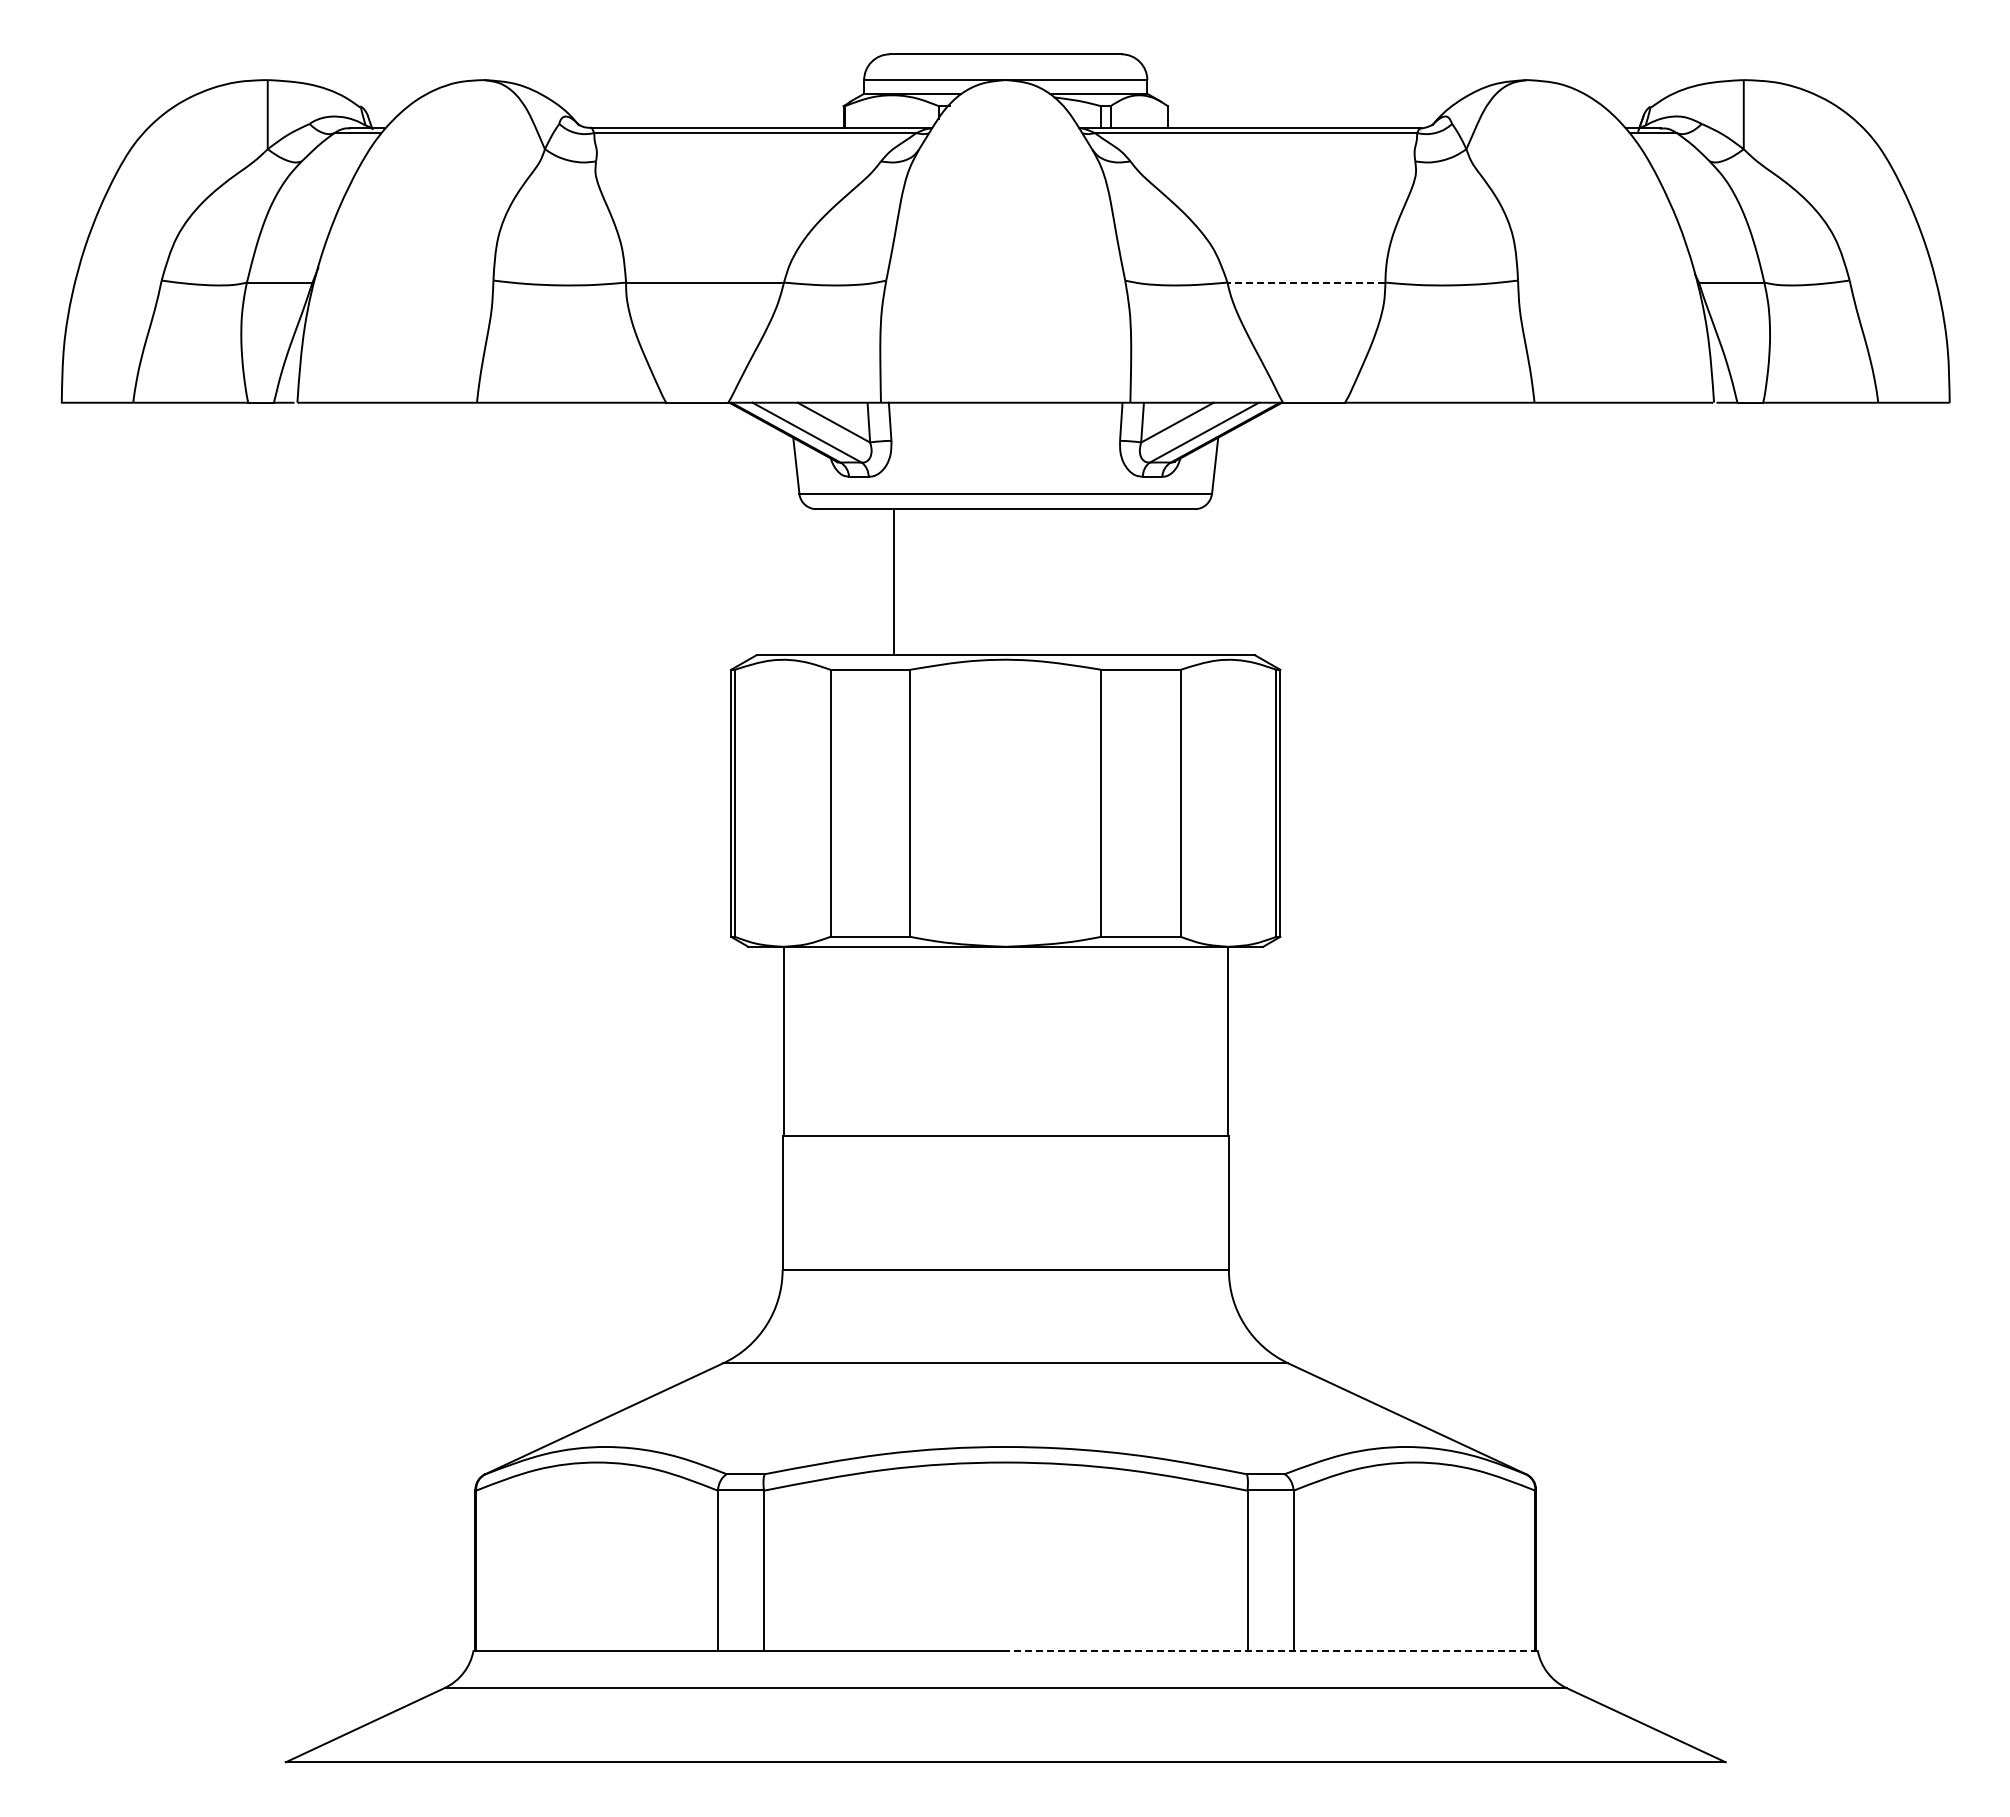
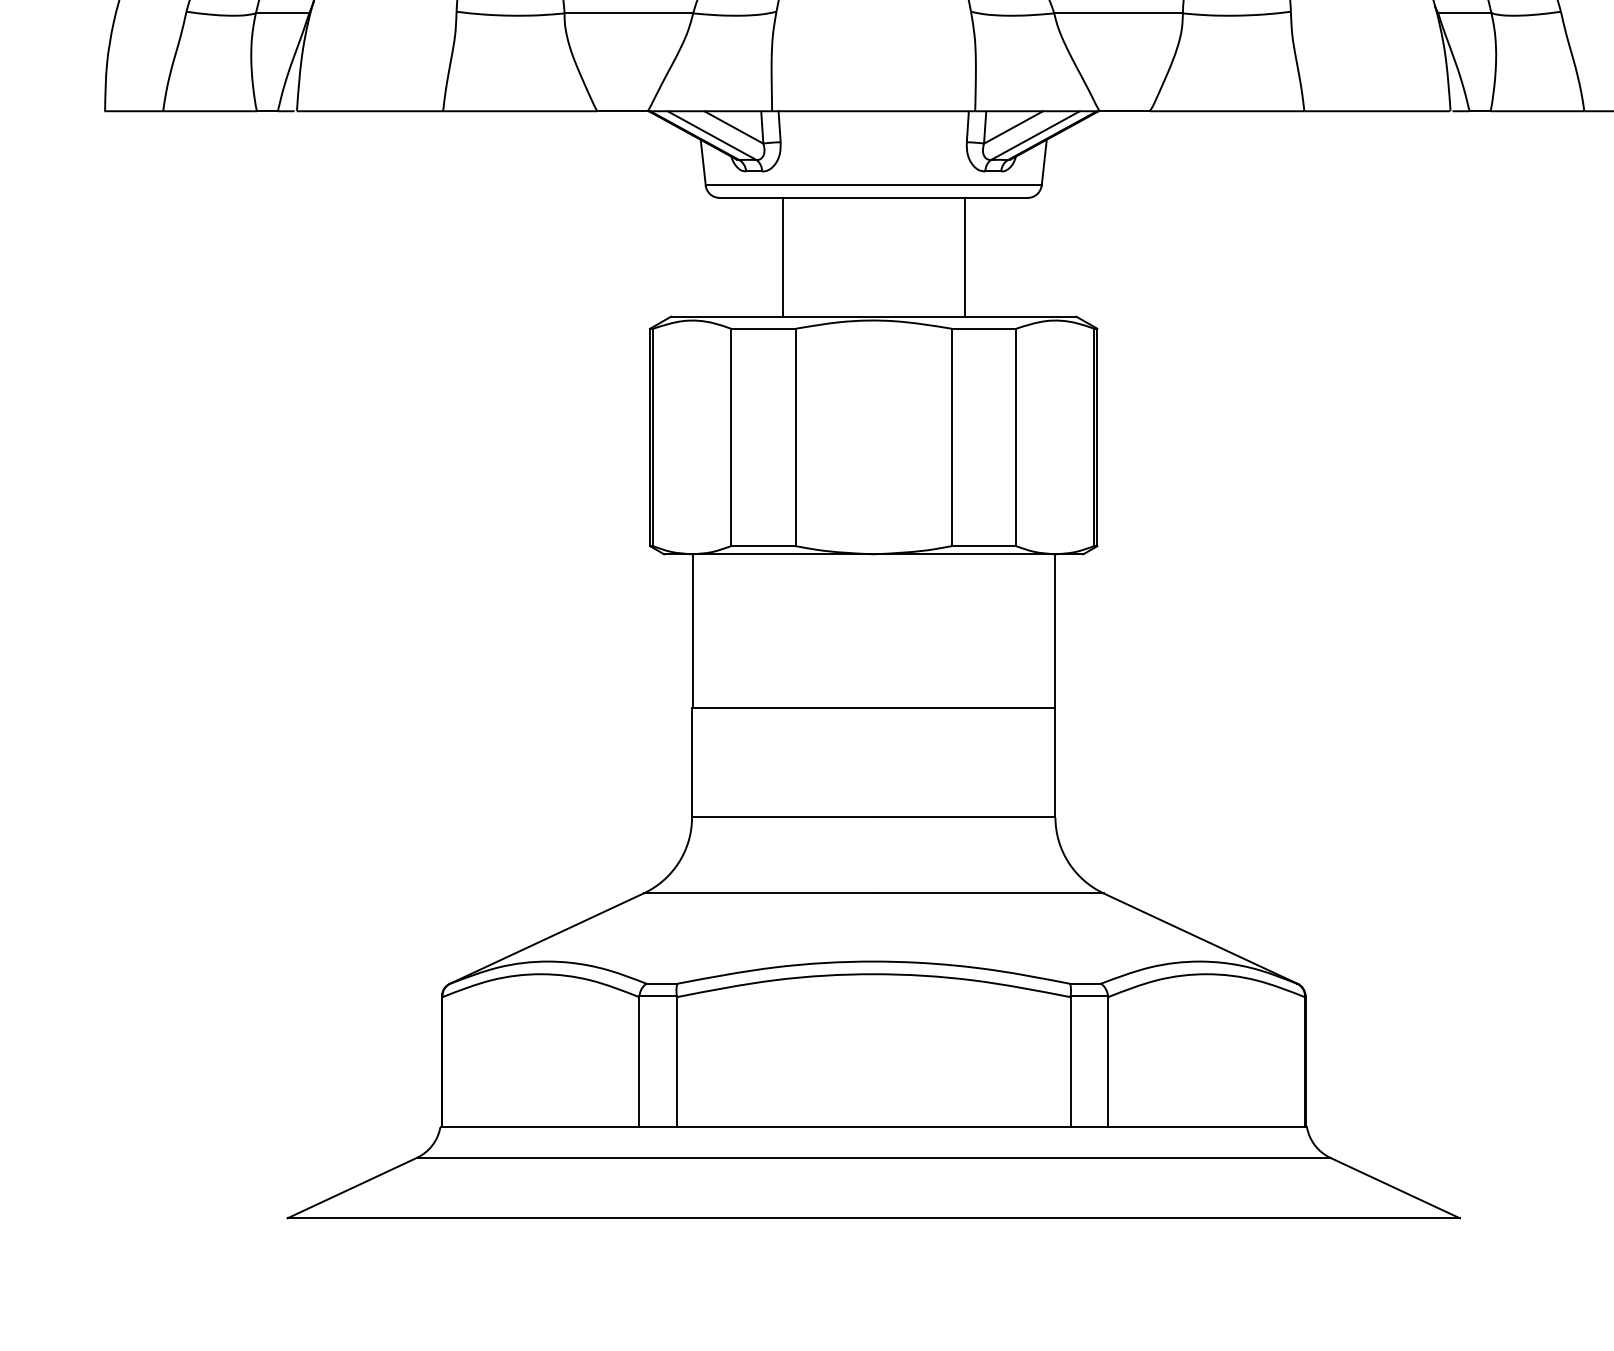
line: (1306, 282) -> (1118, 13), dashed -> solid
line: (1117, 582) -> (964, 257), added
line: (1271, 1650) -> (1090, 1127), dashed -> solid

